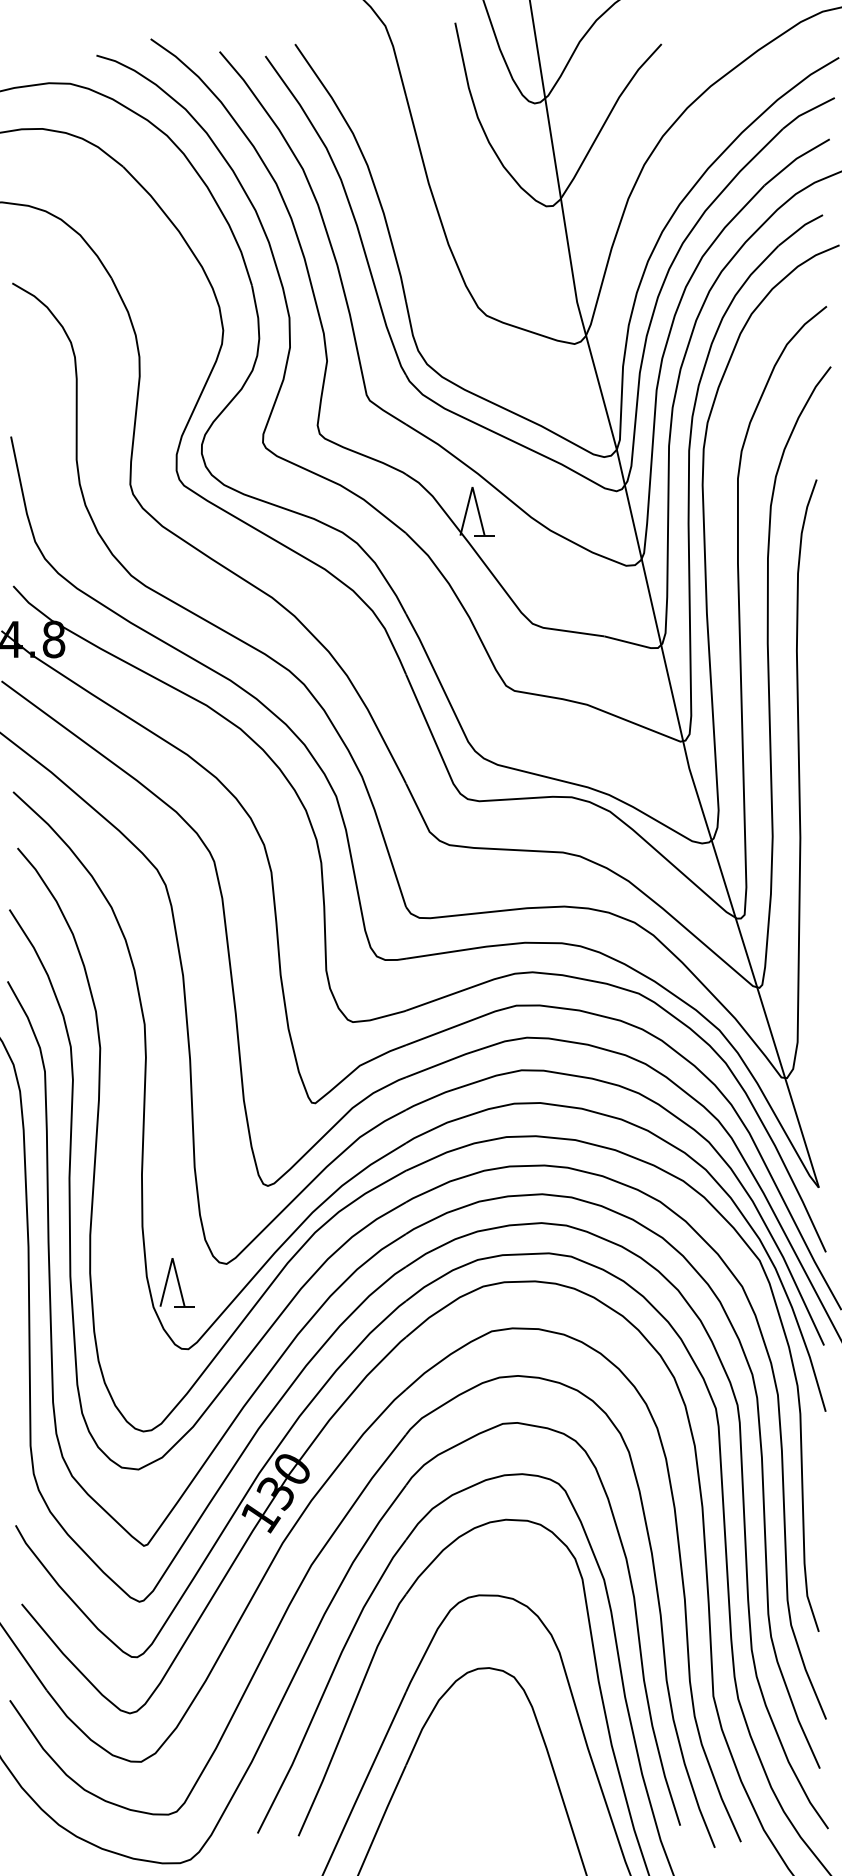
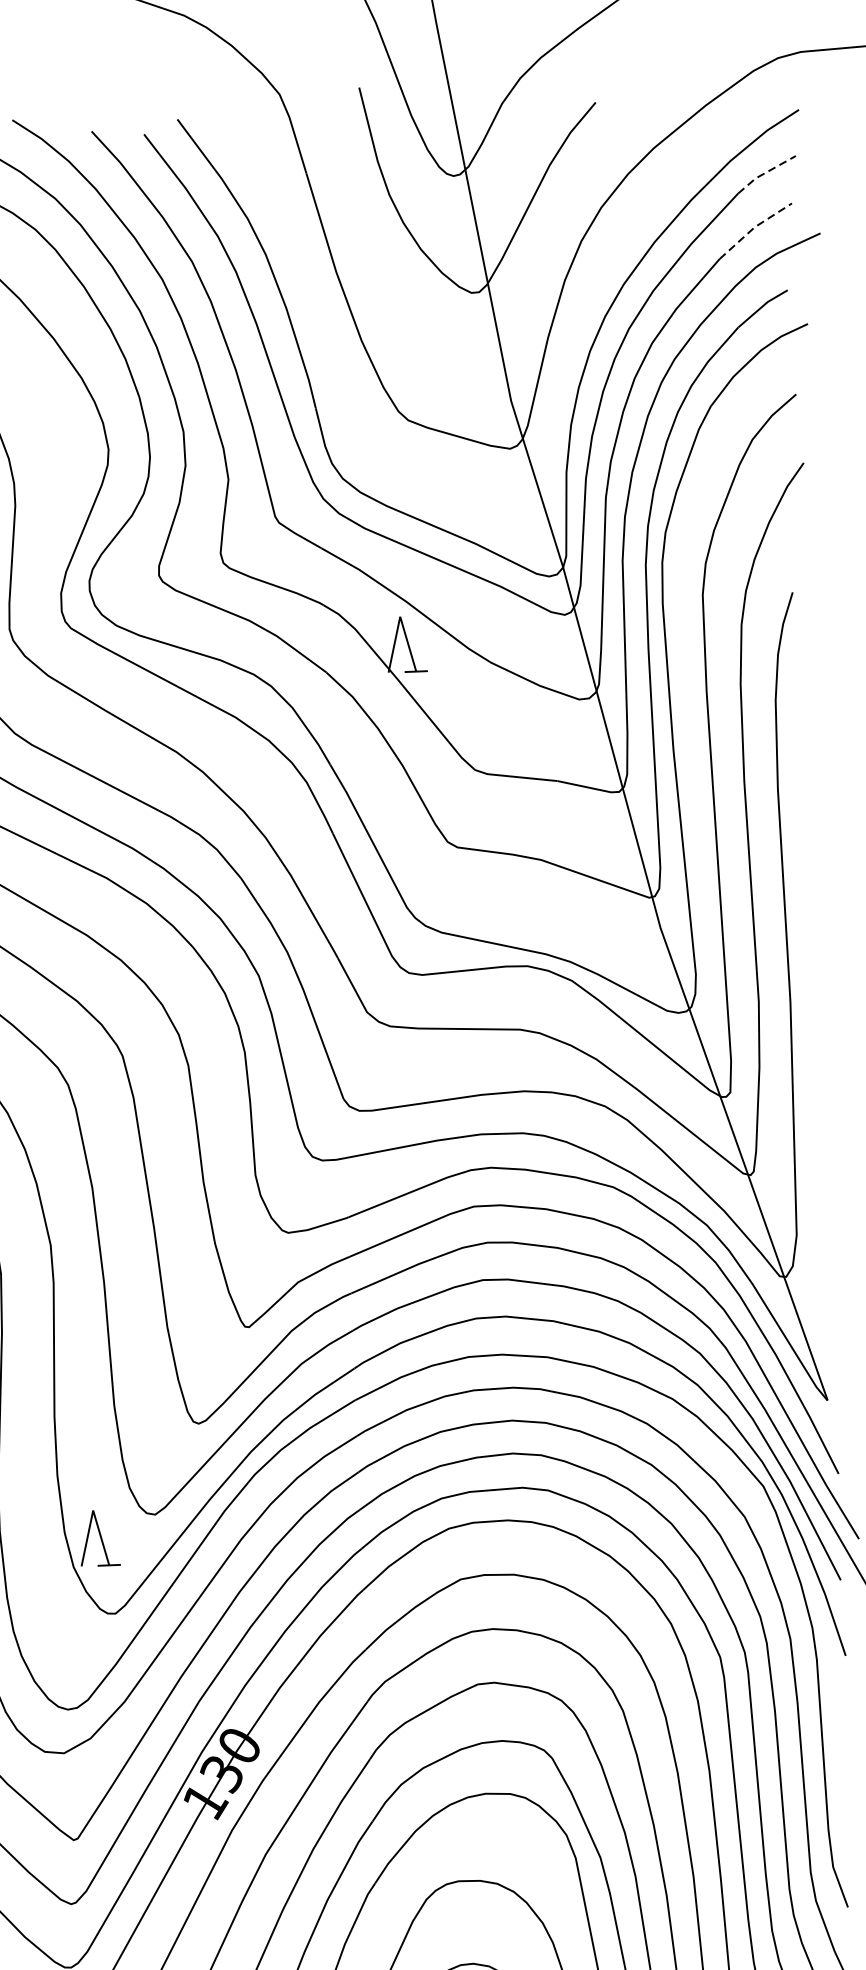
line: (807, 111) -> (765, 172), solid -> dashed
line: (795, 159) -> (753, 228), solid -> dashed

